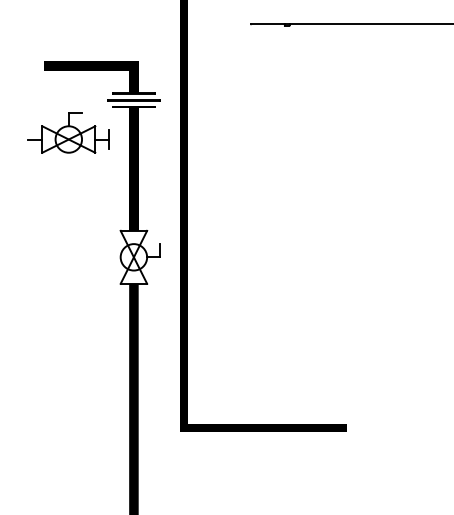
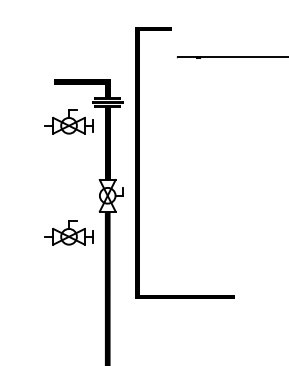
part: (67, 319) -> (68, 232), added

